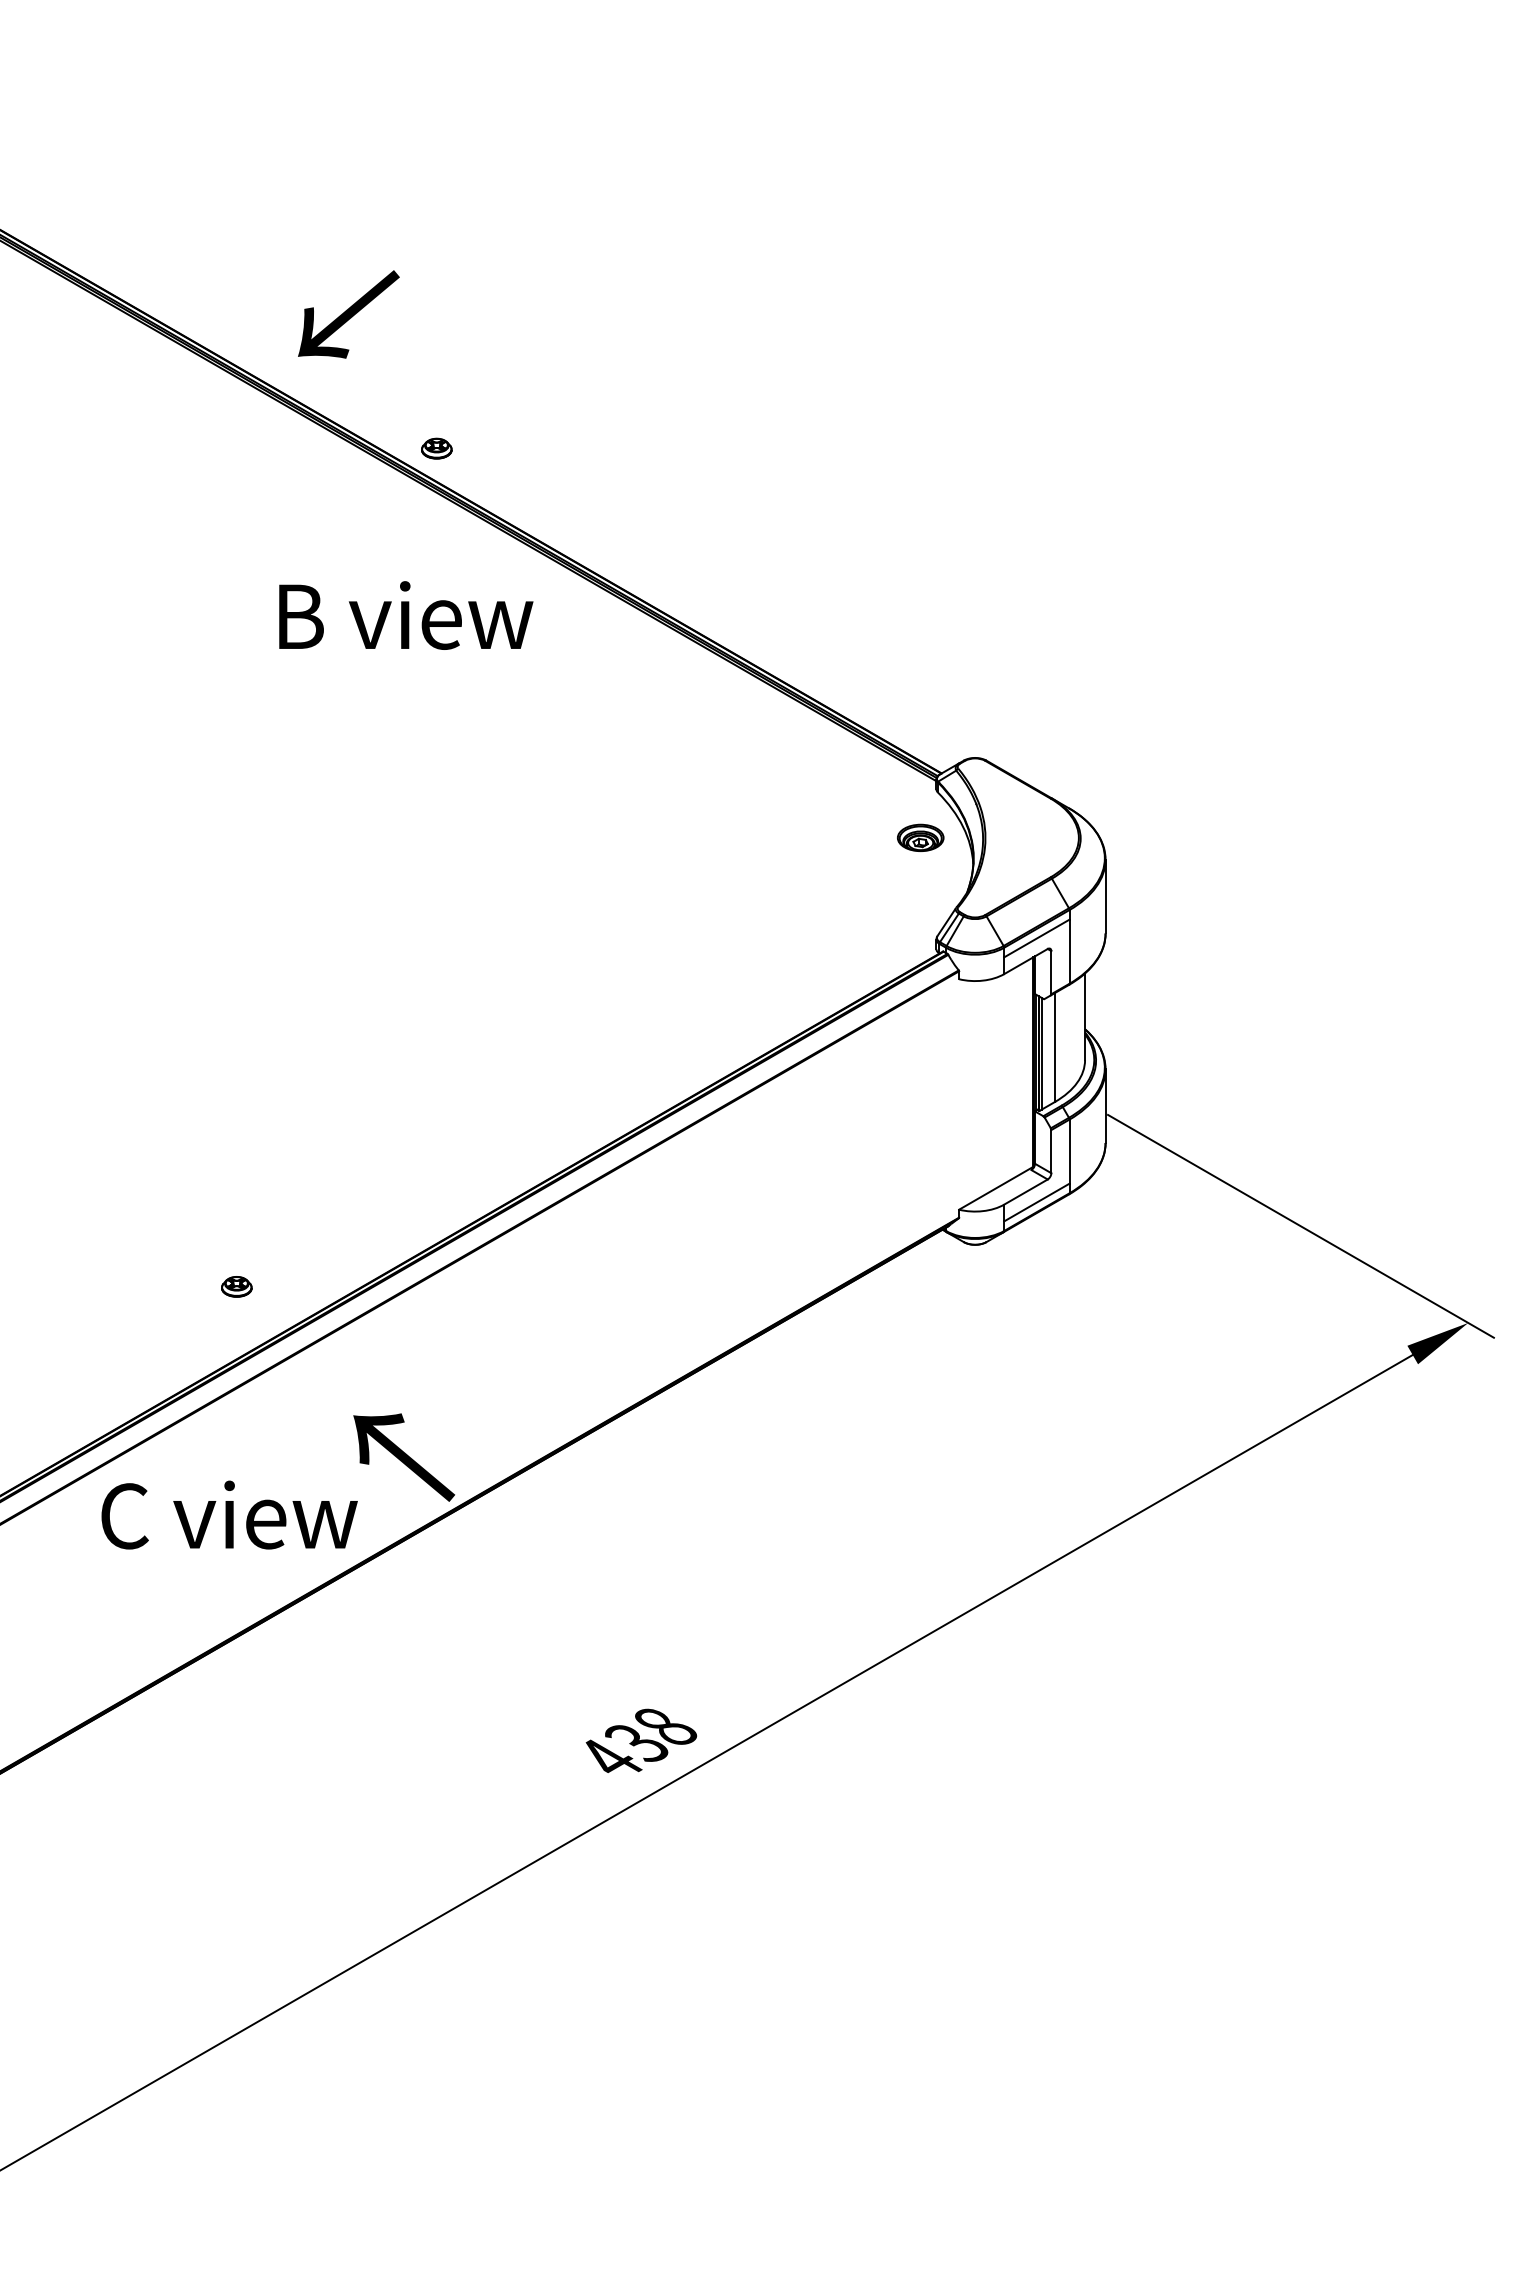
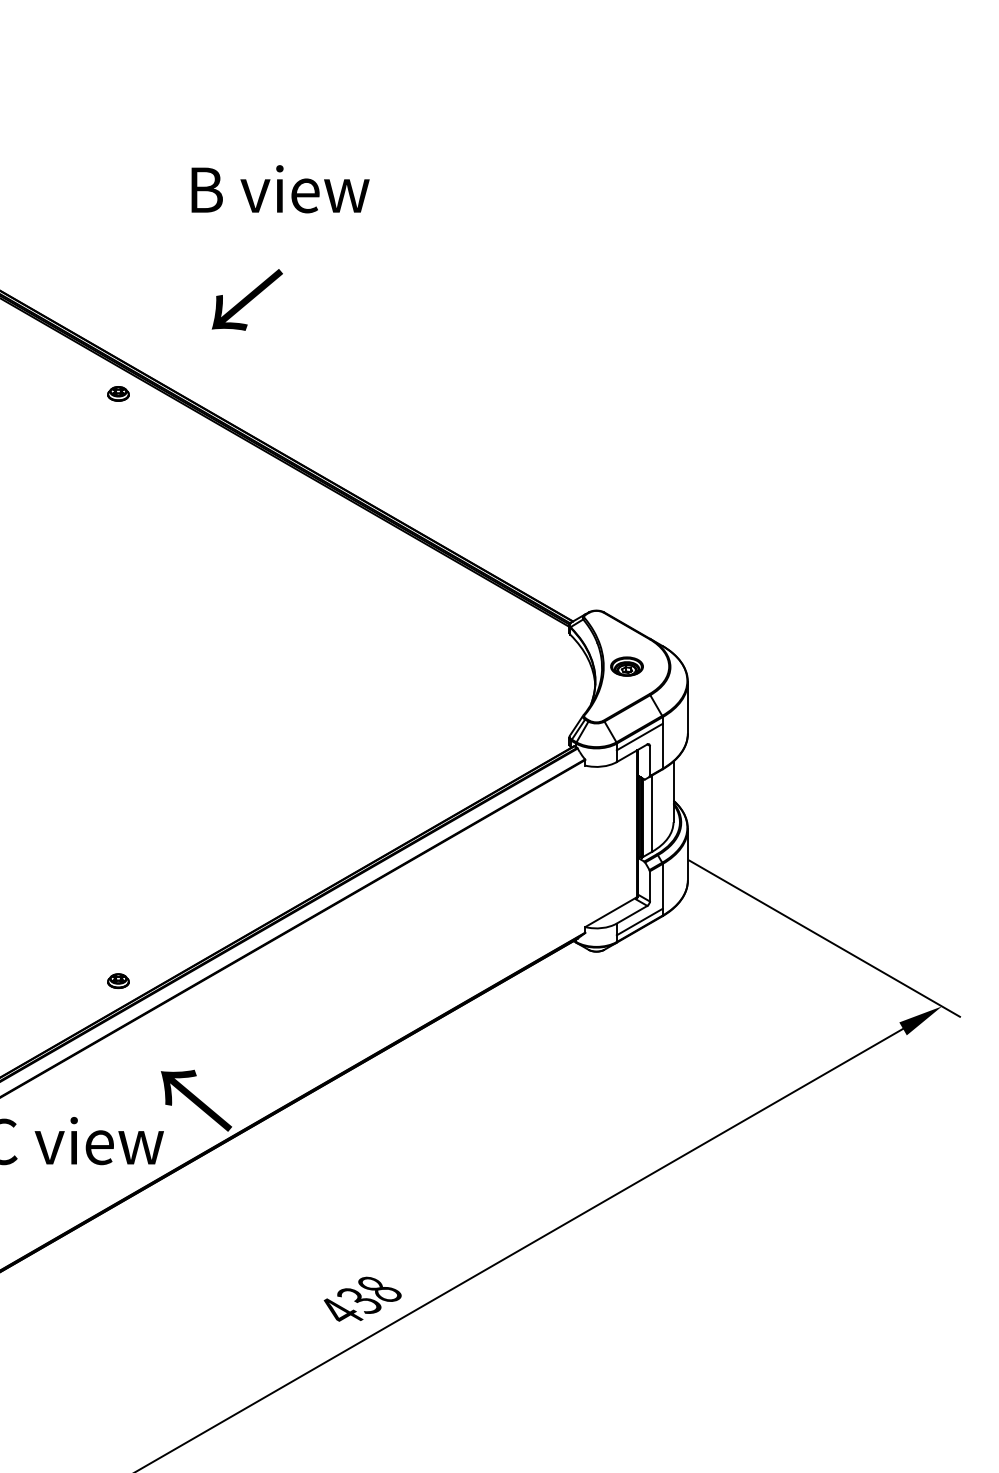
text: (348, 314) -> (247, 299), moved
part: (436, 448) -> (118, 393), moved
text: (406, 615) -> (280, 189), moved
part: (920, 837) -> (626, 666), moved
part: (236, 1286) -> (118, 980), moved

